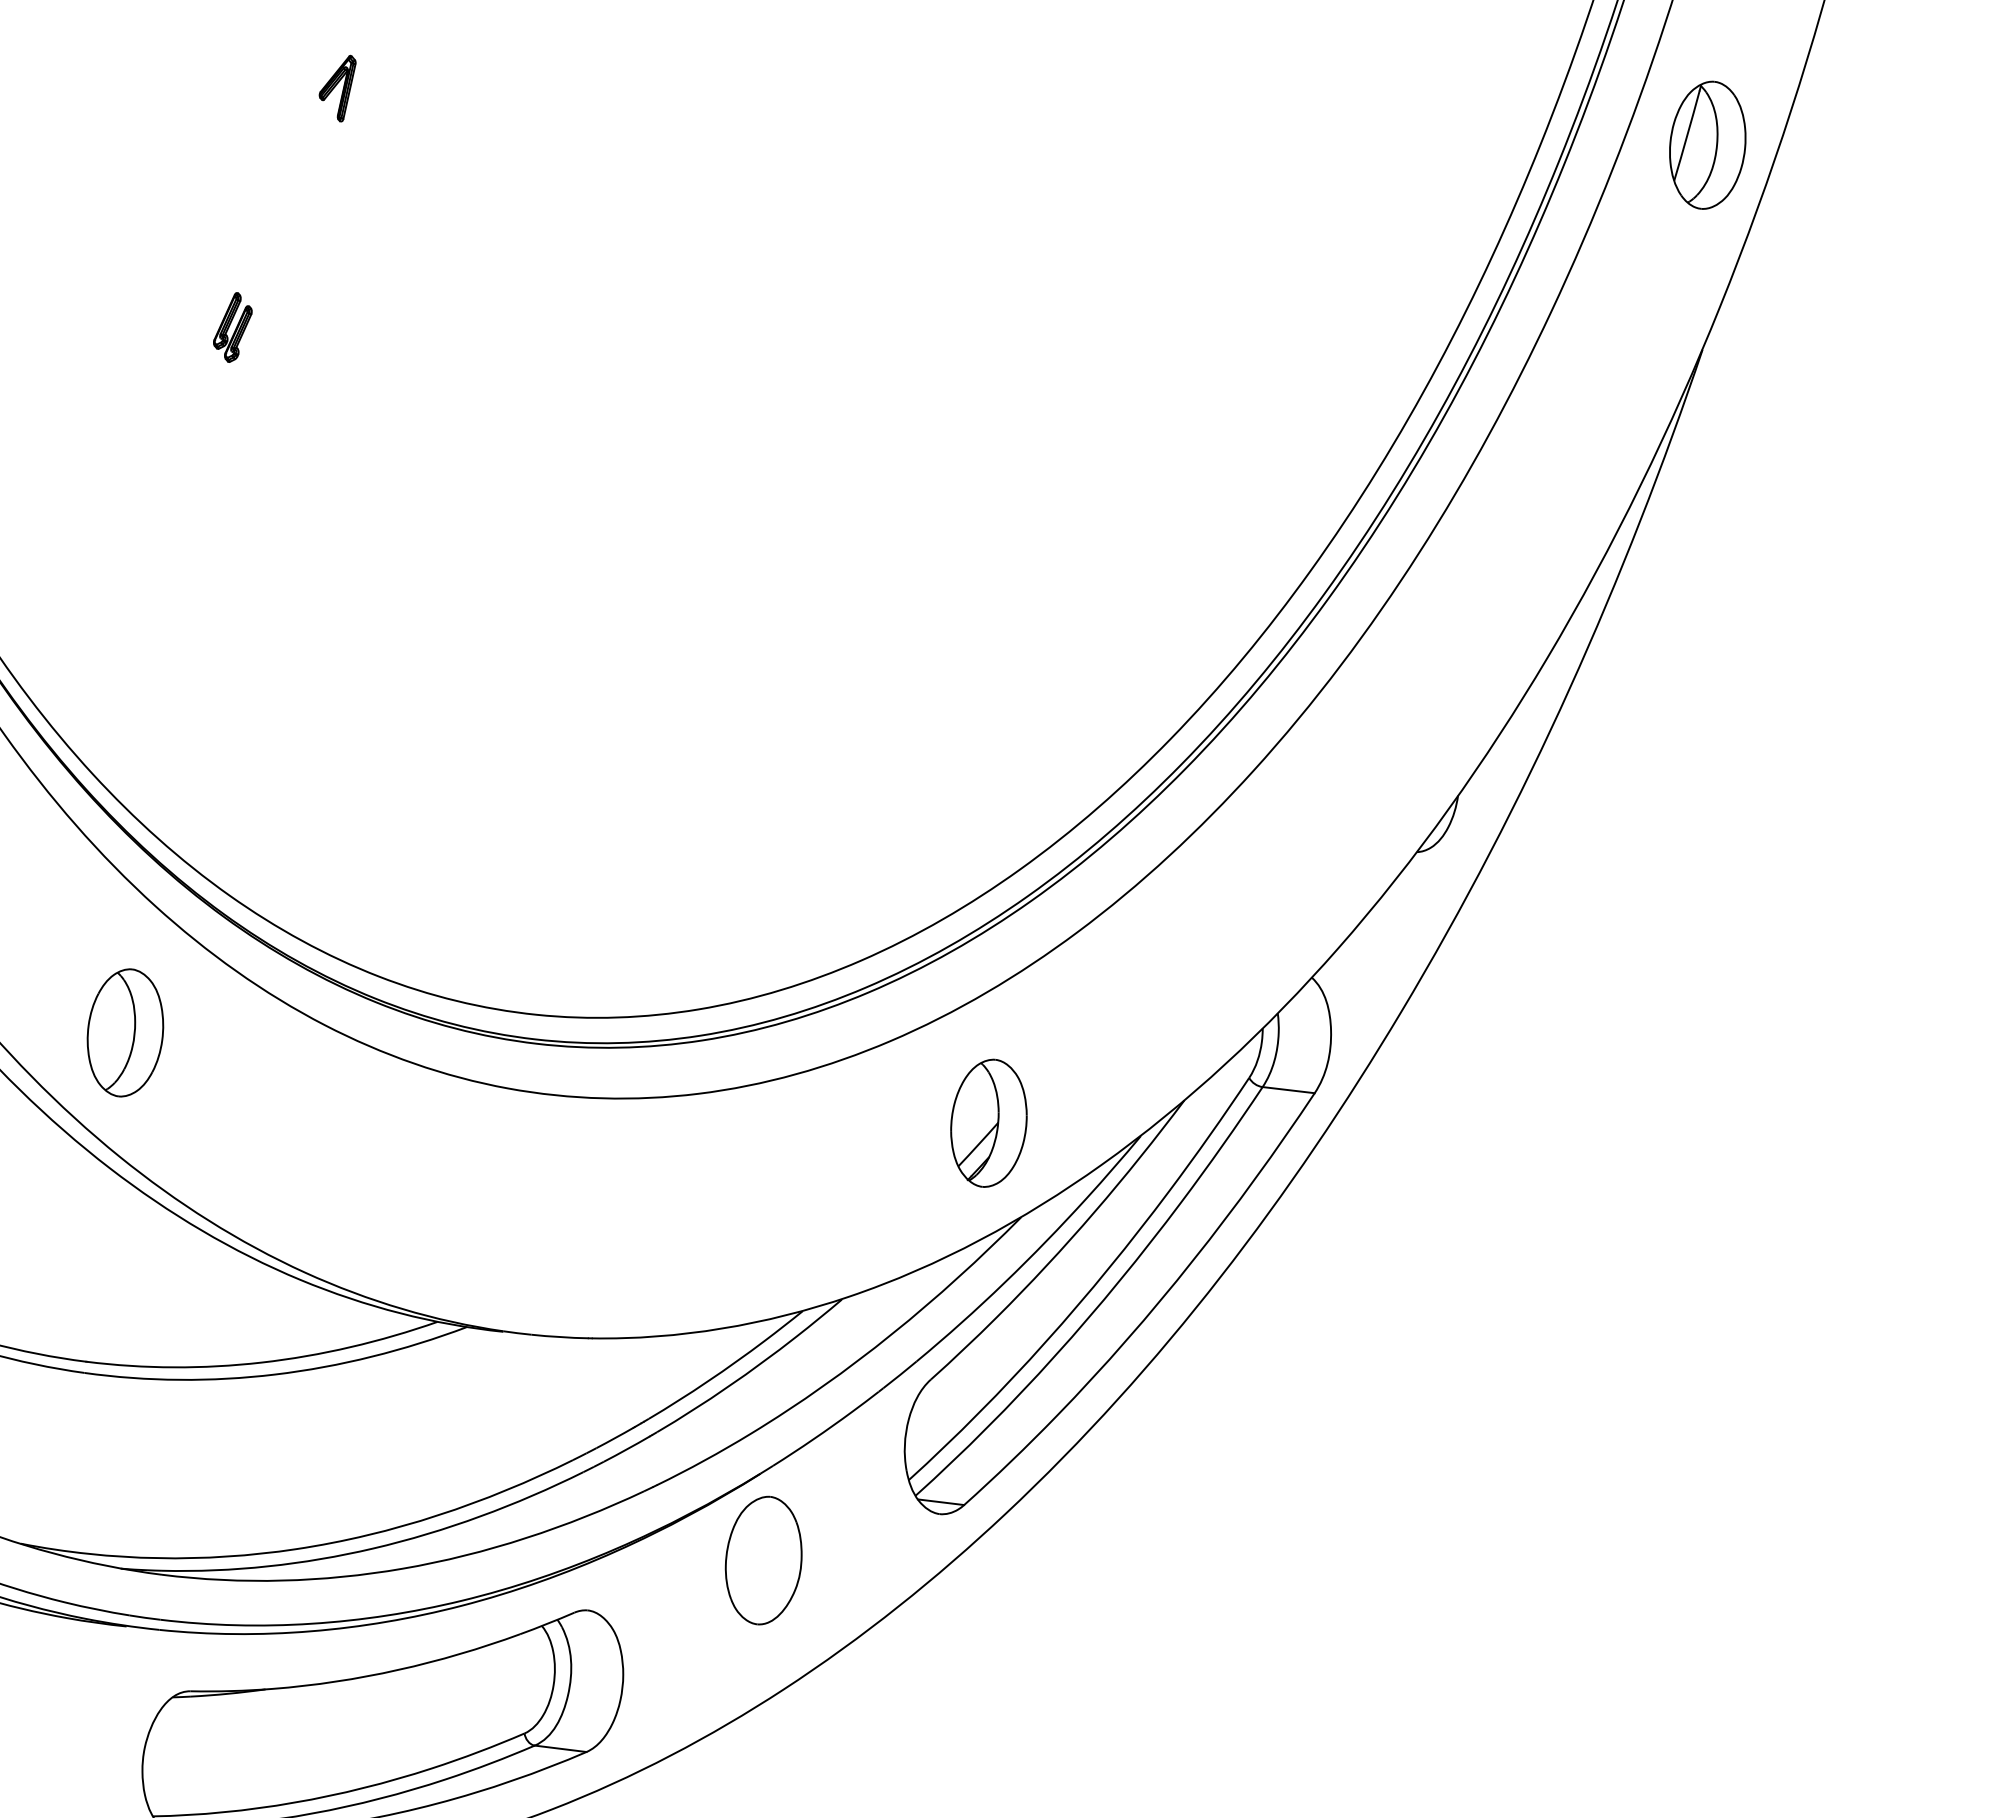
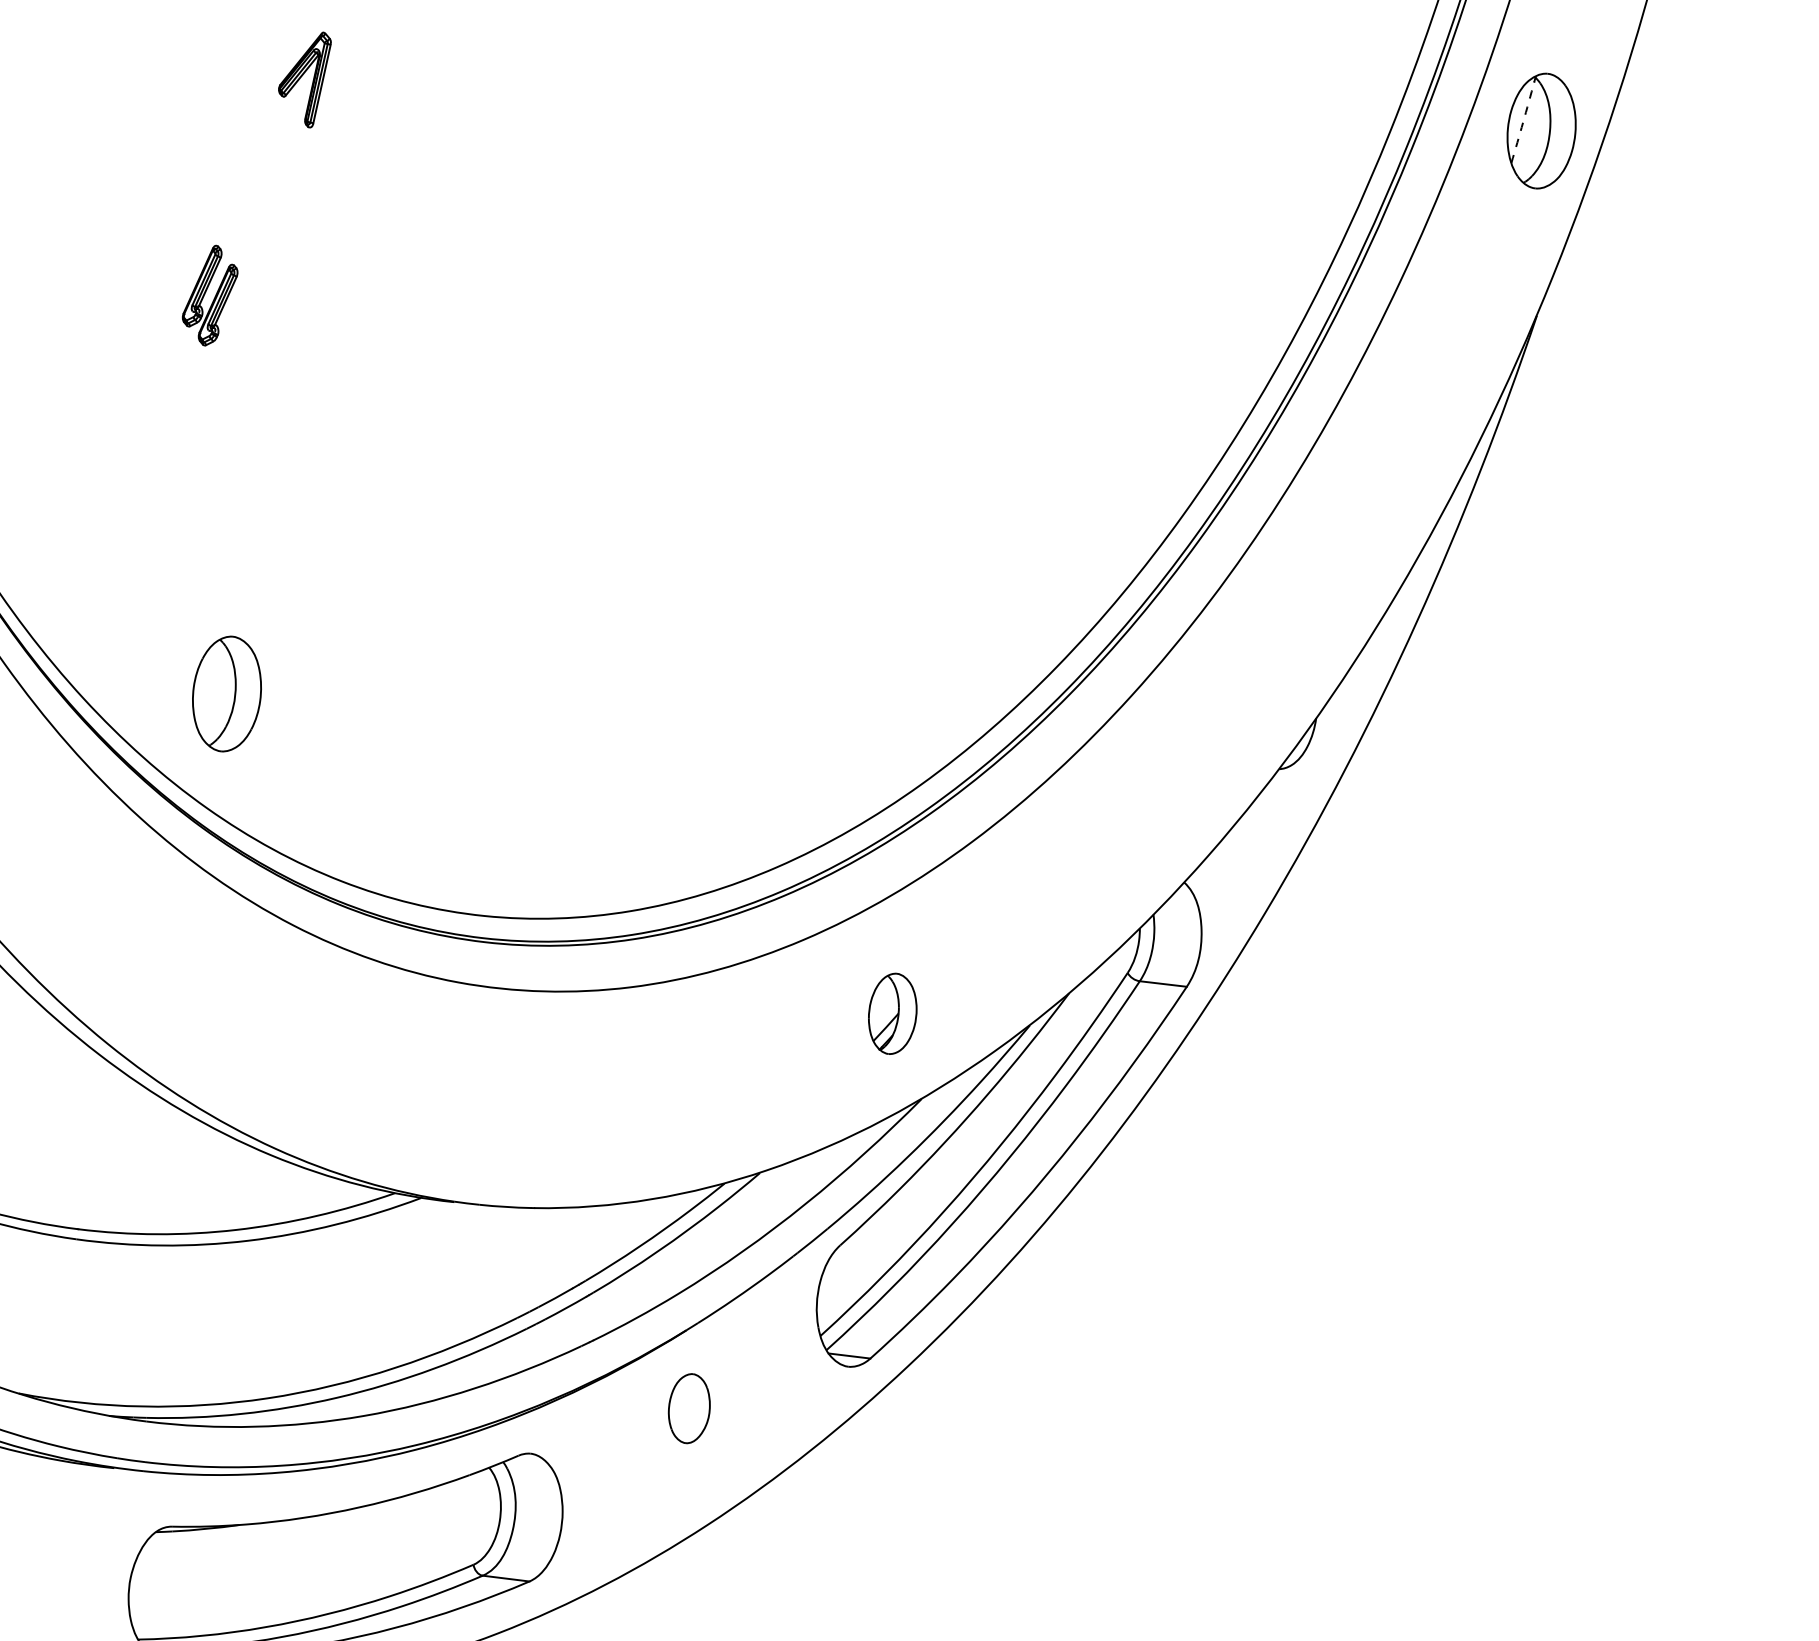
part: (337, 88) -> (304, 79), size x1.6
arc: (1687, 135) -> (1523, 122), solid -> dashed
part: (232, 327) -> (209, 295), size x1.6
part: (125, 1032) -> (227, 693), moved
part: (988, 1122) -> (892, 1013), size x0.7
part: (763, 1560) -> (689, 1408), size x0.6

